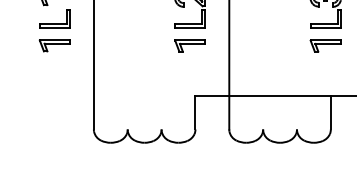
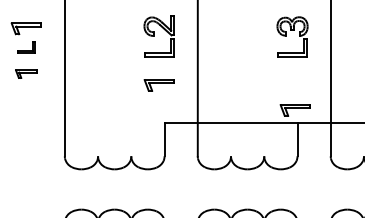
part: (54, 18) -> (26, 47), size x0.6
part: (53, 45) -> (25, 73), size x0.7
part: (189, 46) -> (158, 85), moved
part: (324, 46) -> (294, 110), moved

